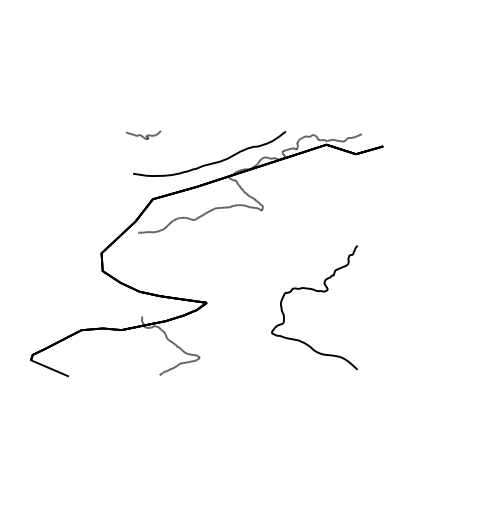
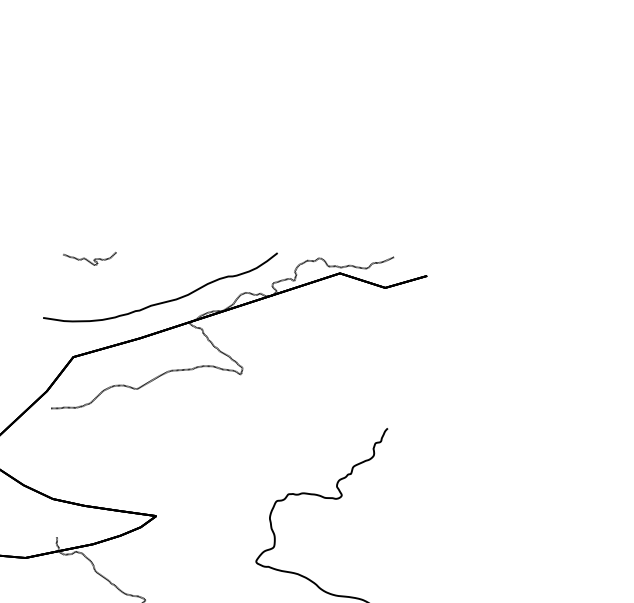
curve: (142, 135) -> (88, 259), moved

